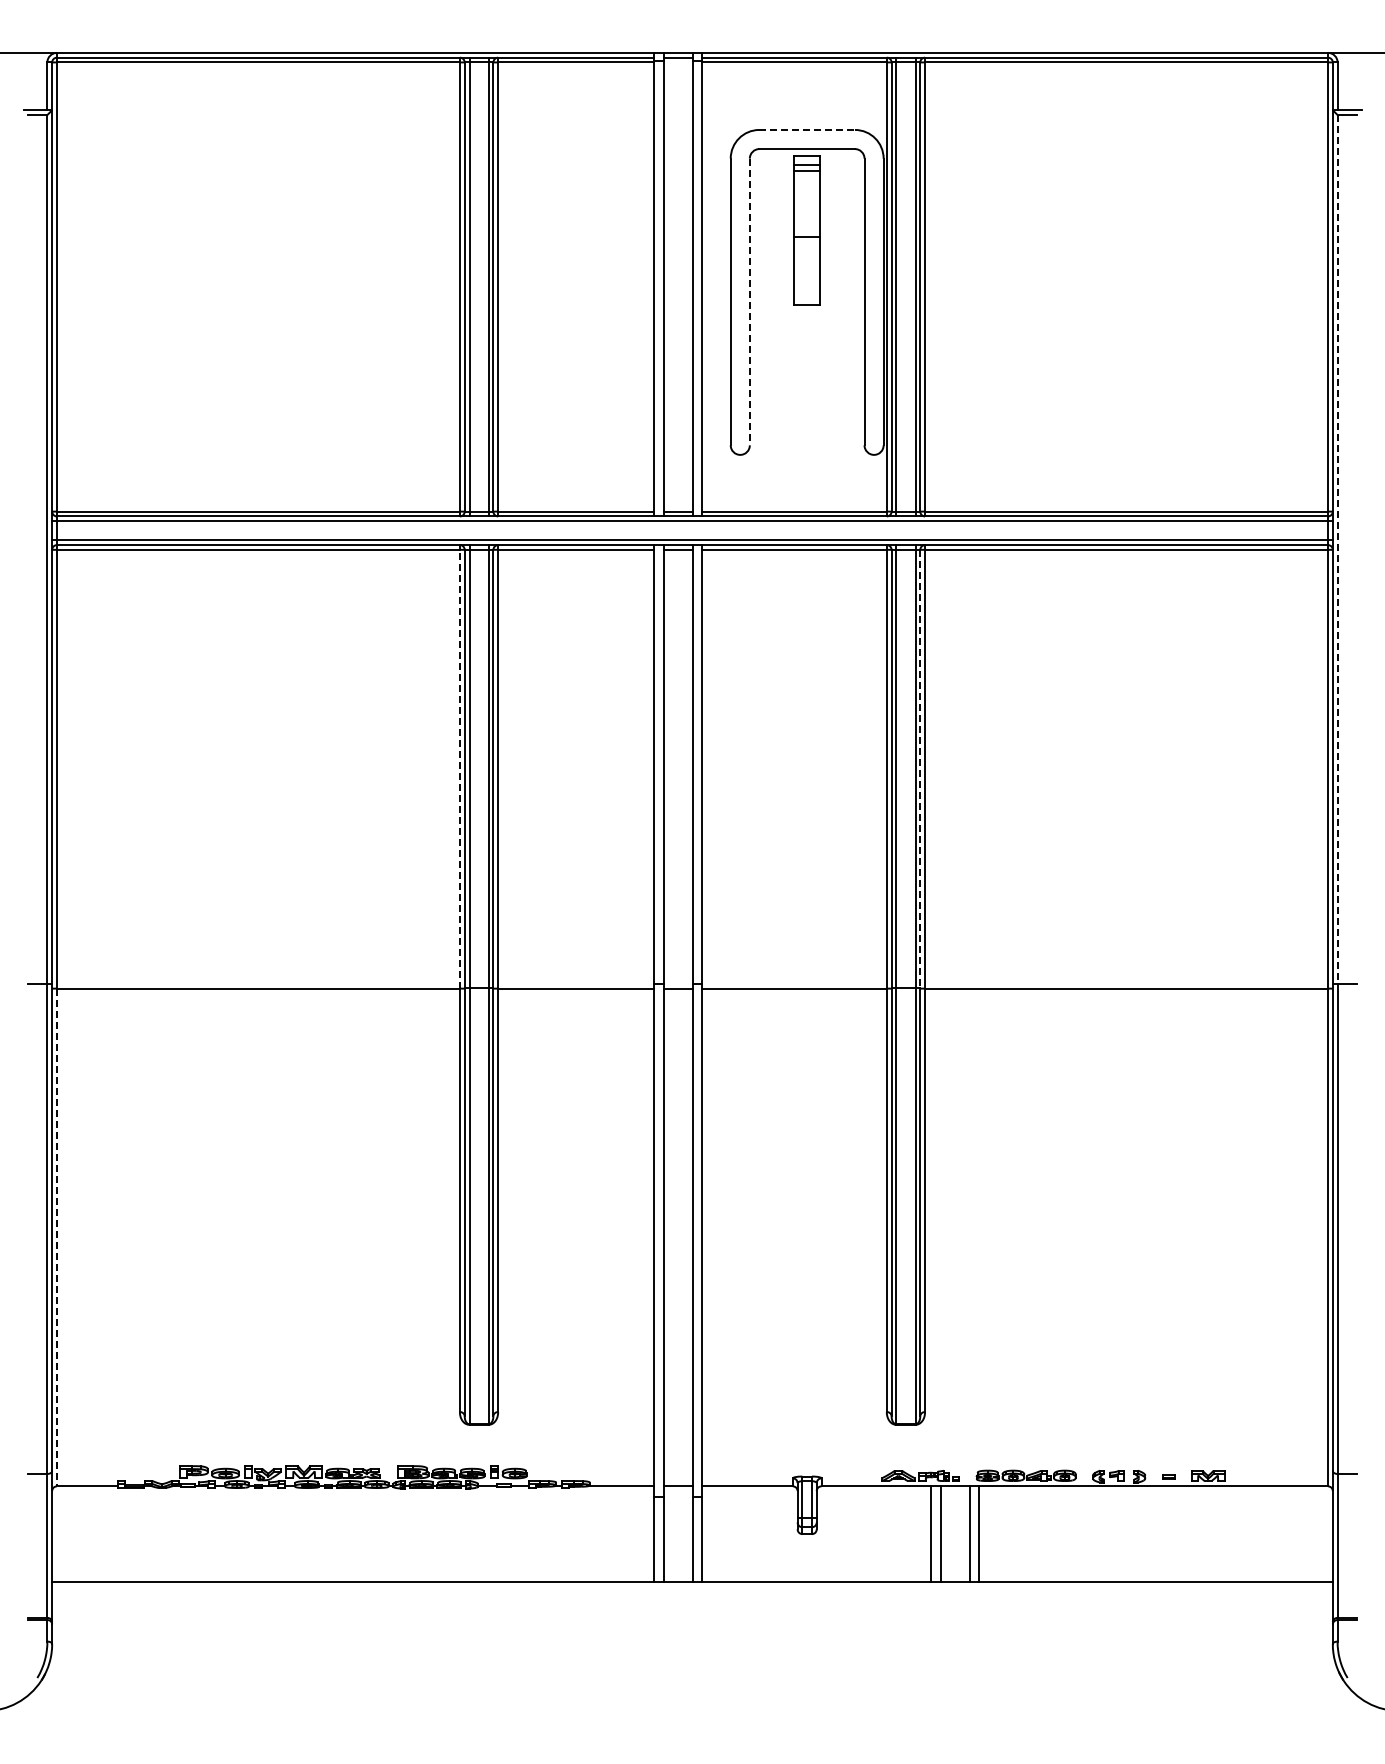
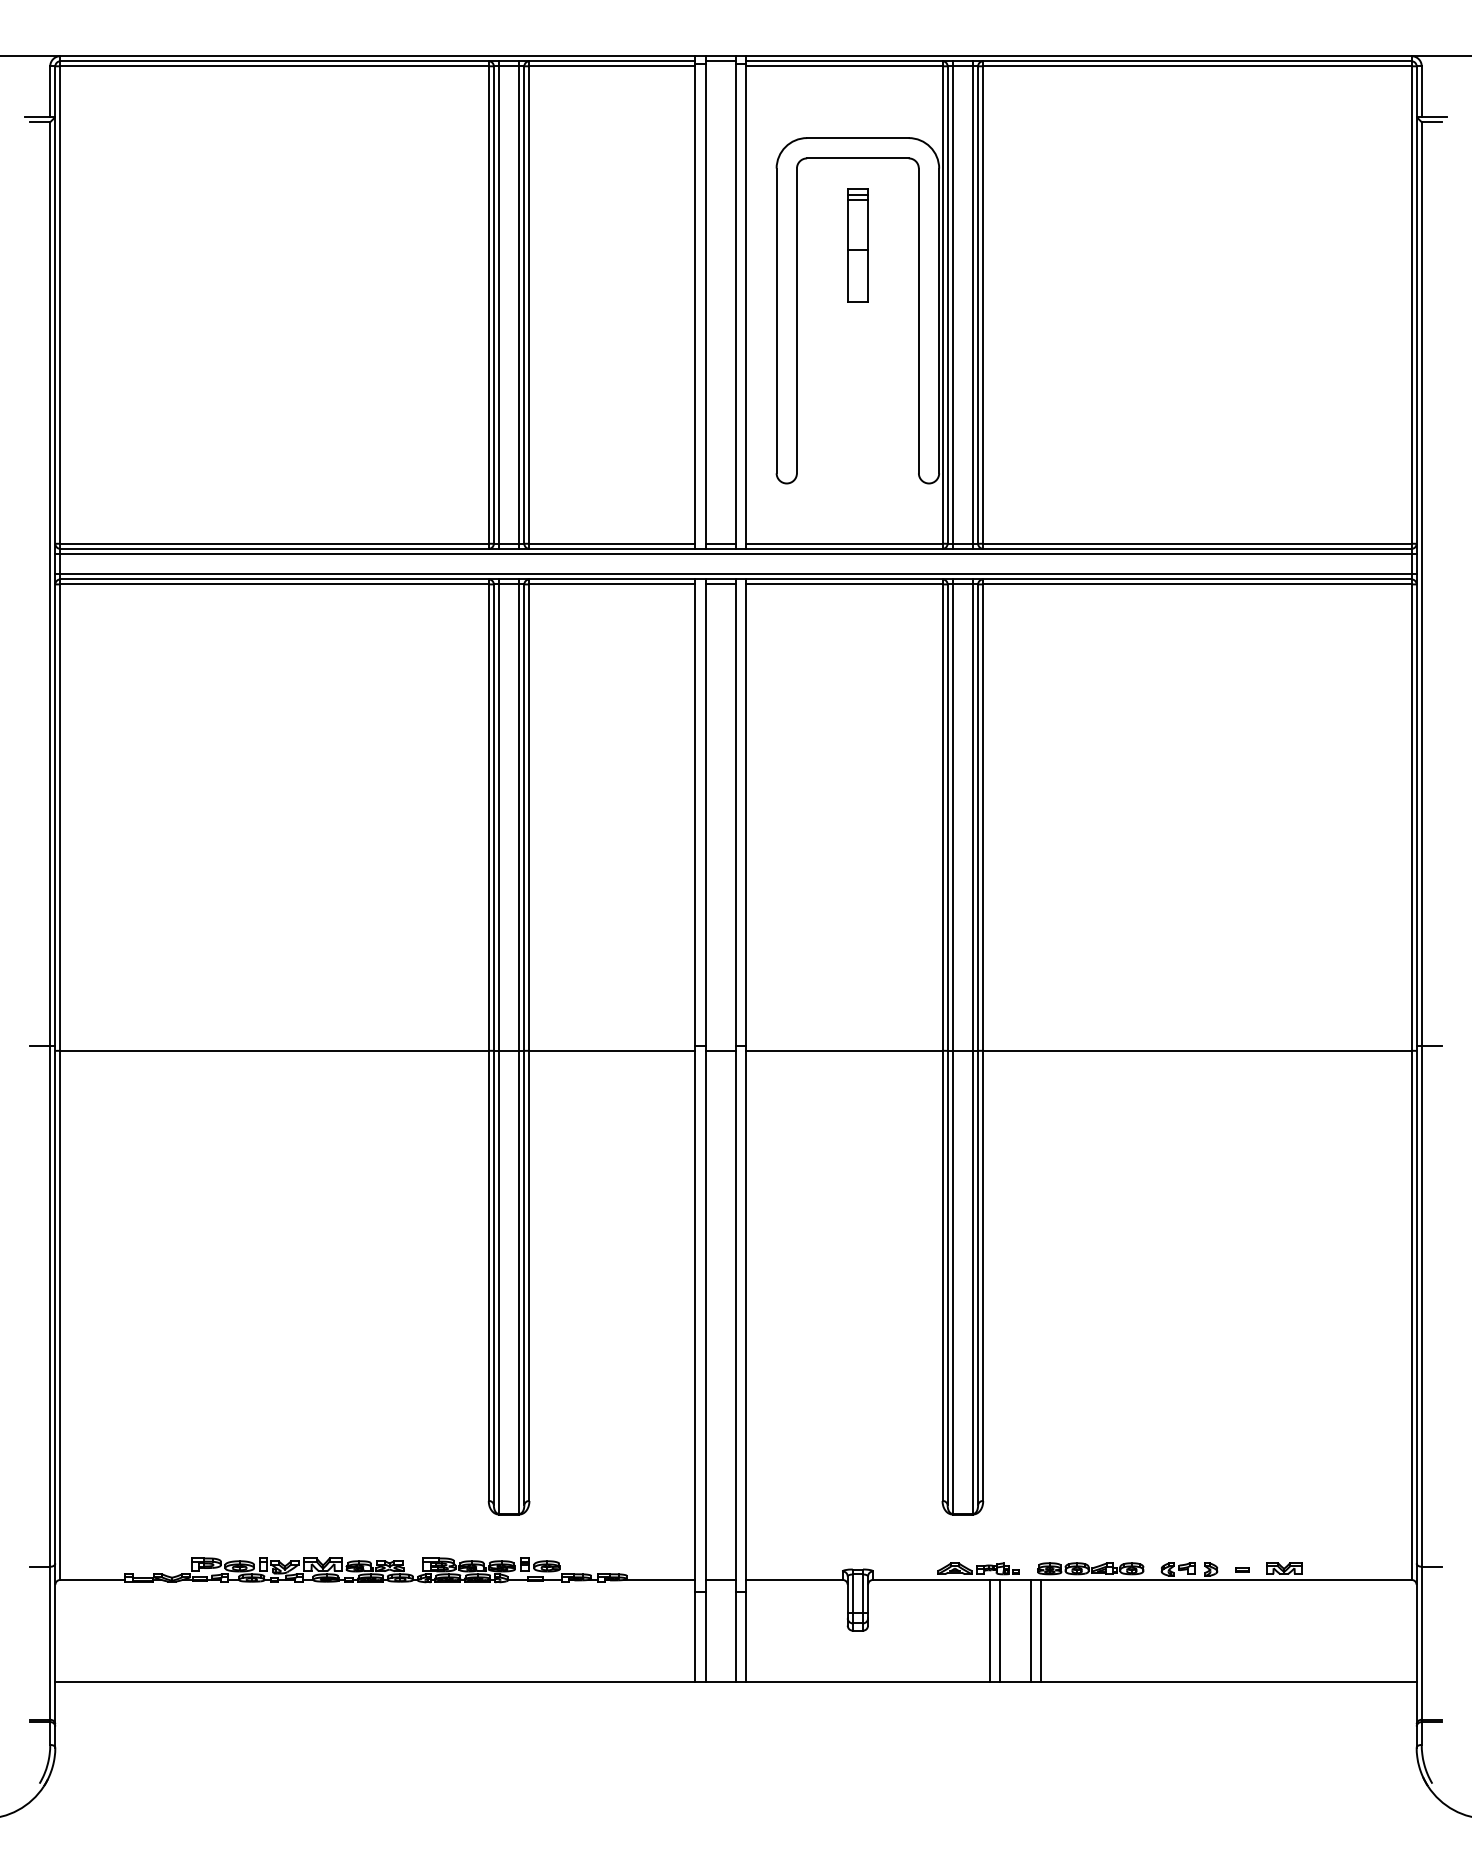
line: (807, 129) -> (858, 137), dashed -> solid
part: (807, 230) -> (858, 244), size x0.71
line: (749, 302) -> (796, 321), dashed -> solid
line: (1337, 549) -> (1421, 584), dashed -> solid
line: (459, 768) -> (488, 816), dashed -> solid
line: (920, 769) -> (978, 817), dashed -> solid
line: (56, 1237) -> (59, 1315), dashed -> solid

